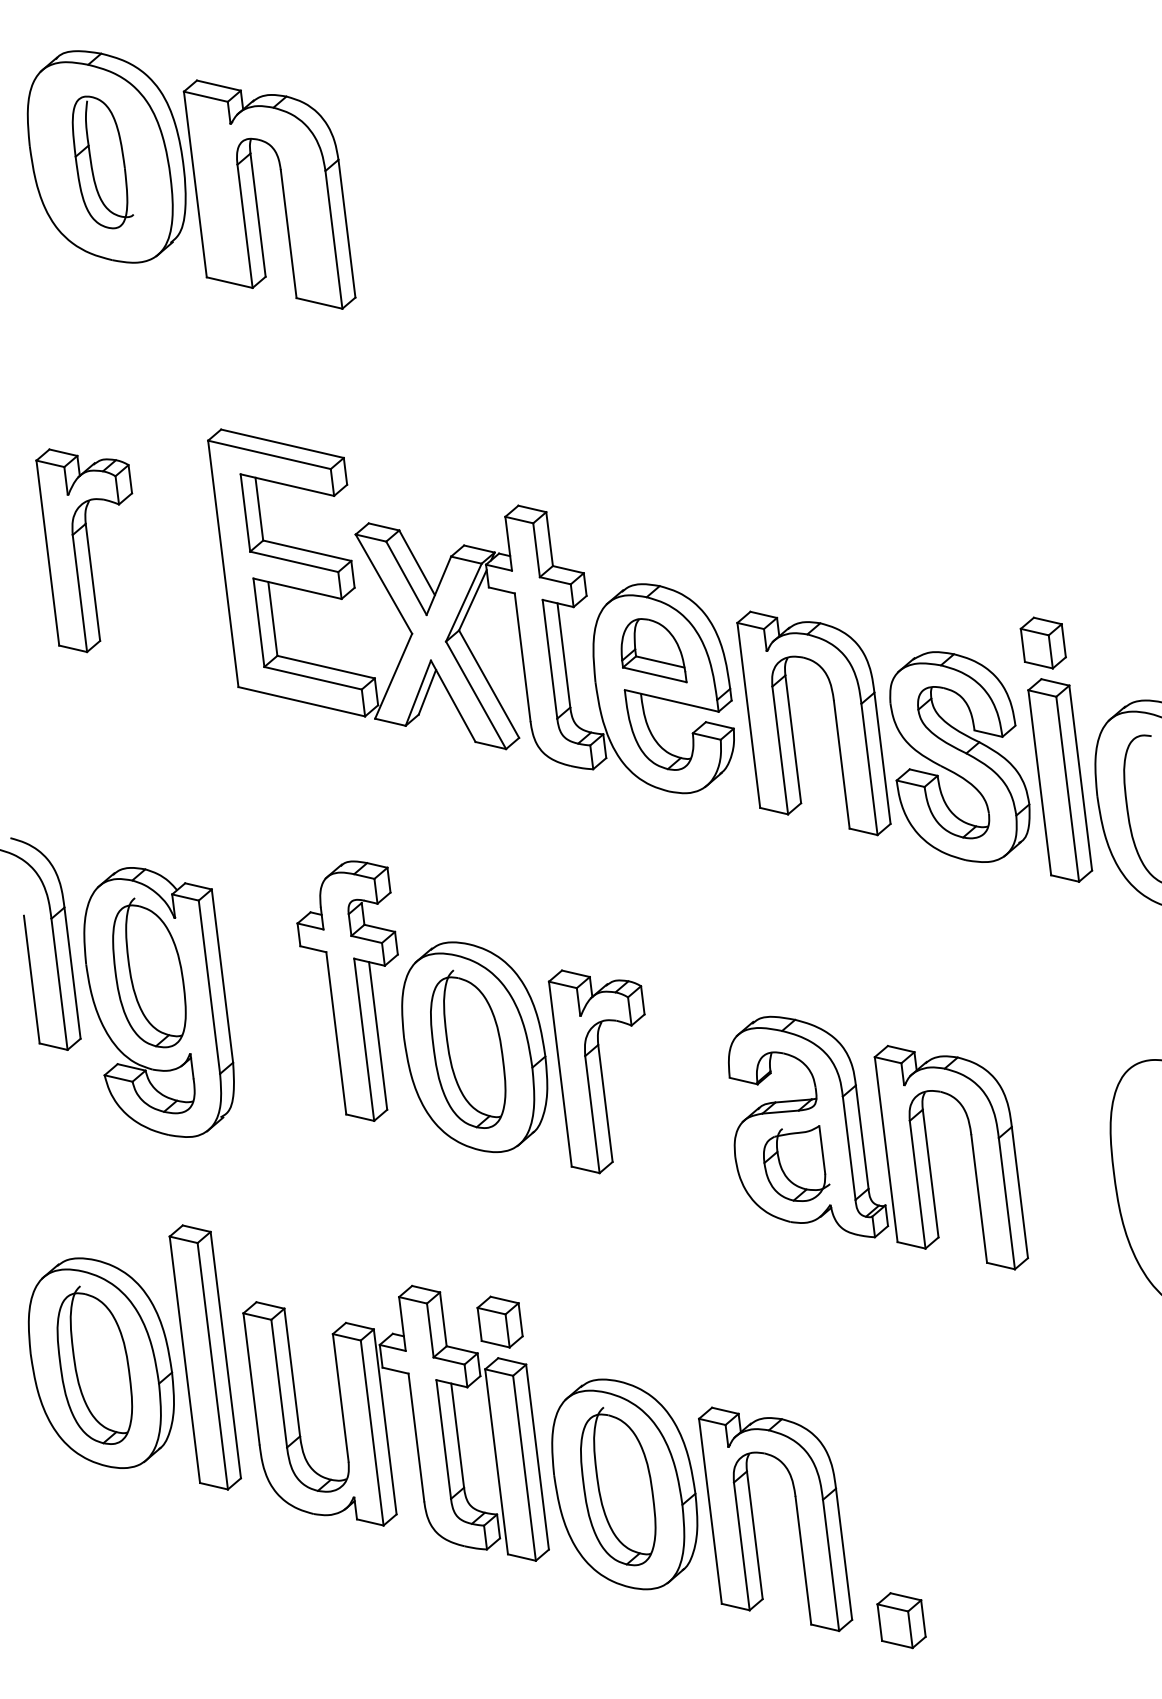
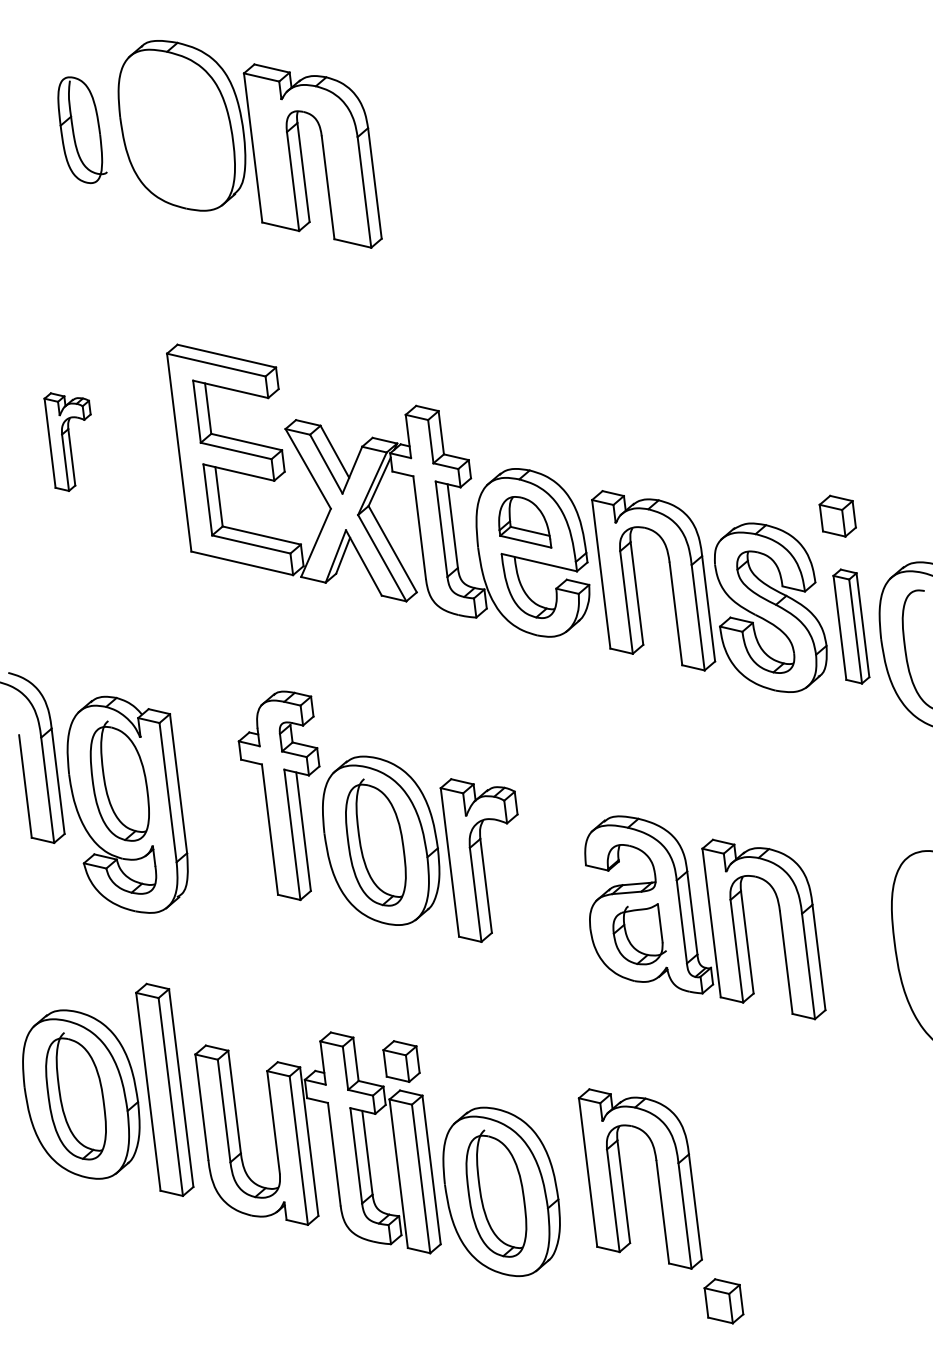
part: (191, 179) -> (250, 143), moved
part: (84, 550) -> (67, 441), size x0.6
part: (1060, 780) -> (851, 626), size x0.7
part: (754, 1521) -> (623, 1180), moved

